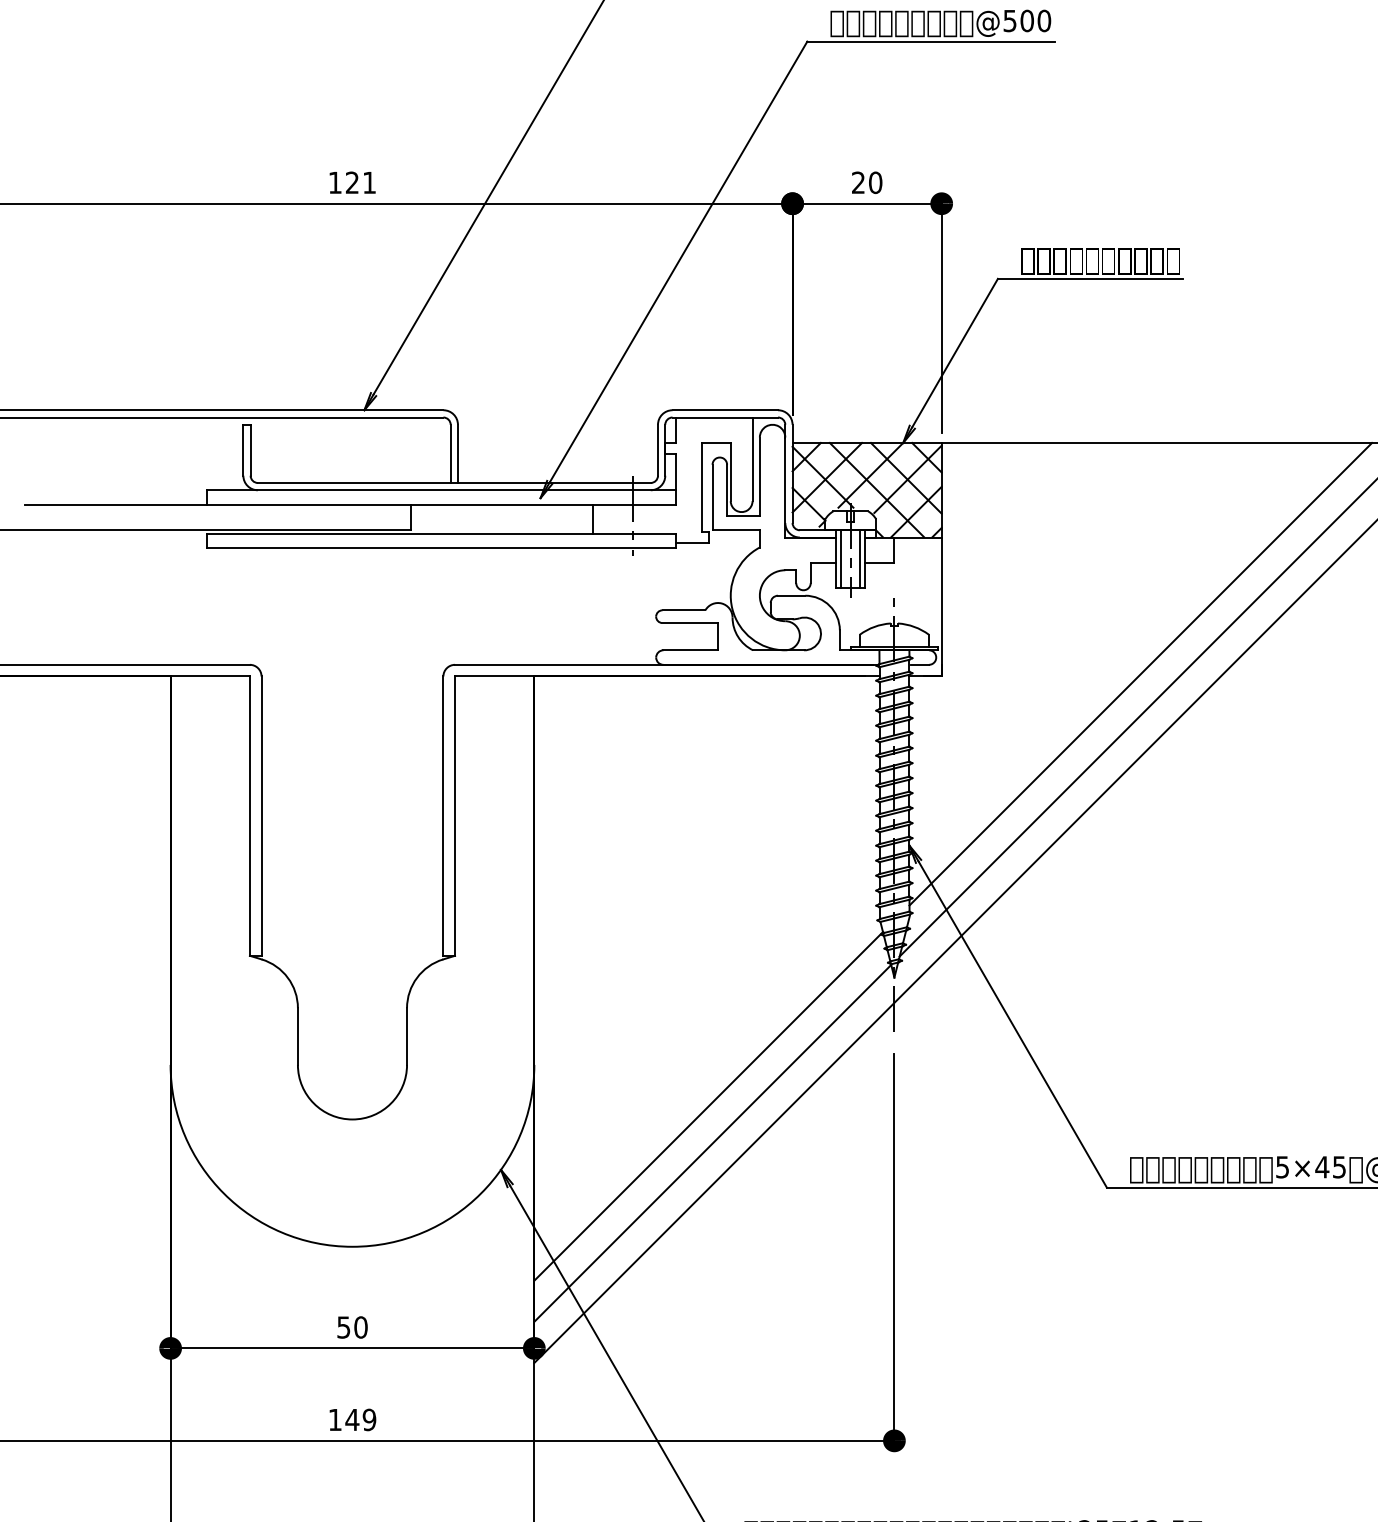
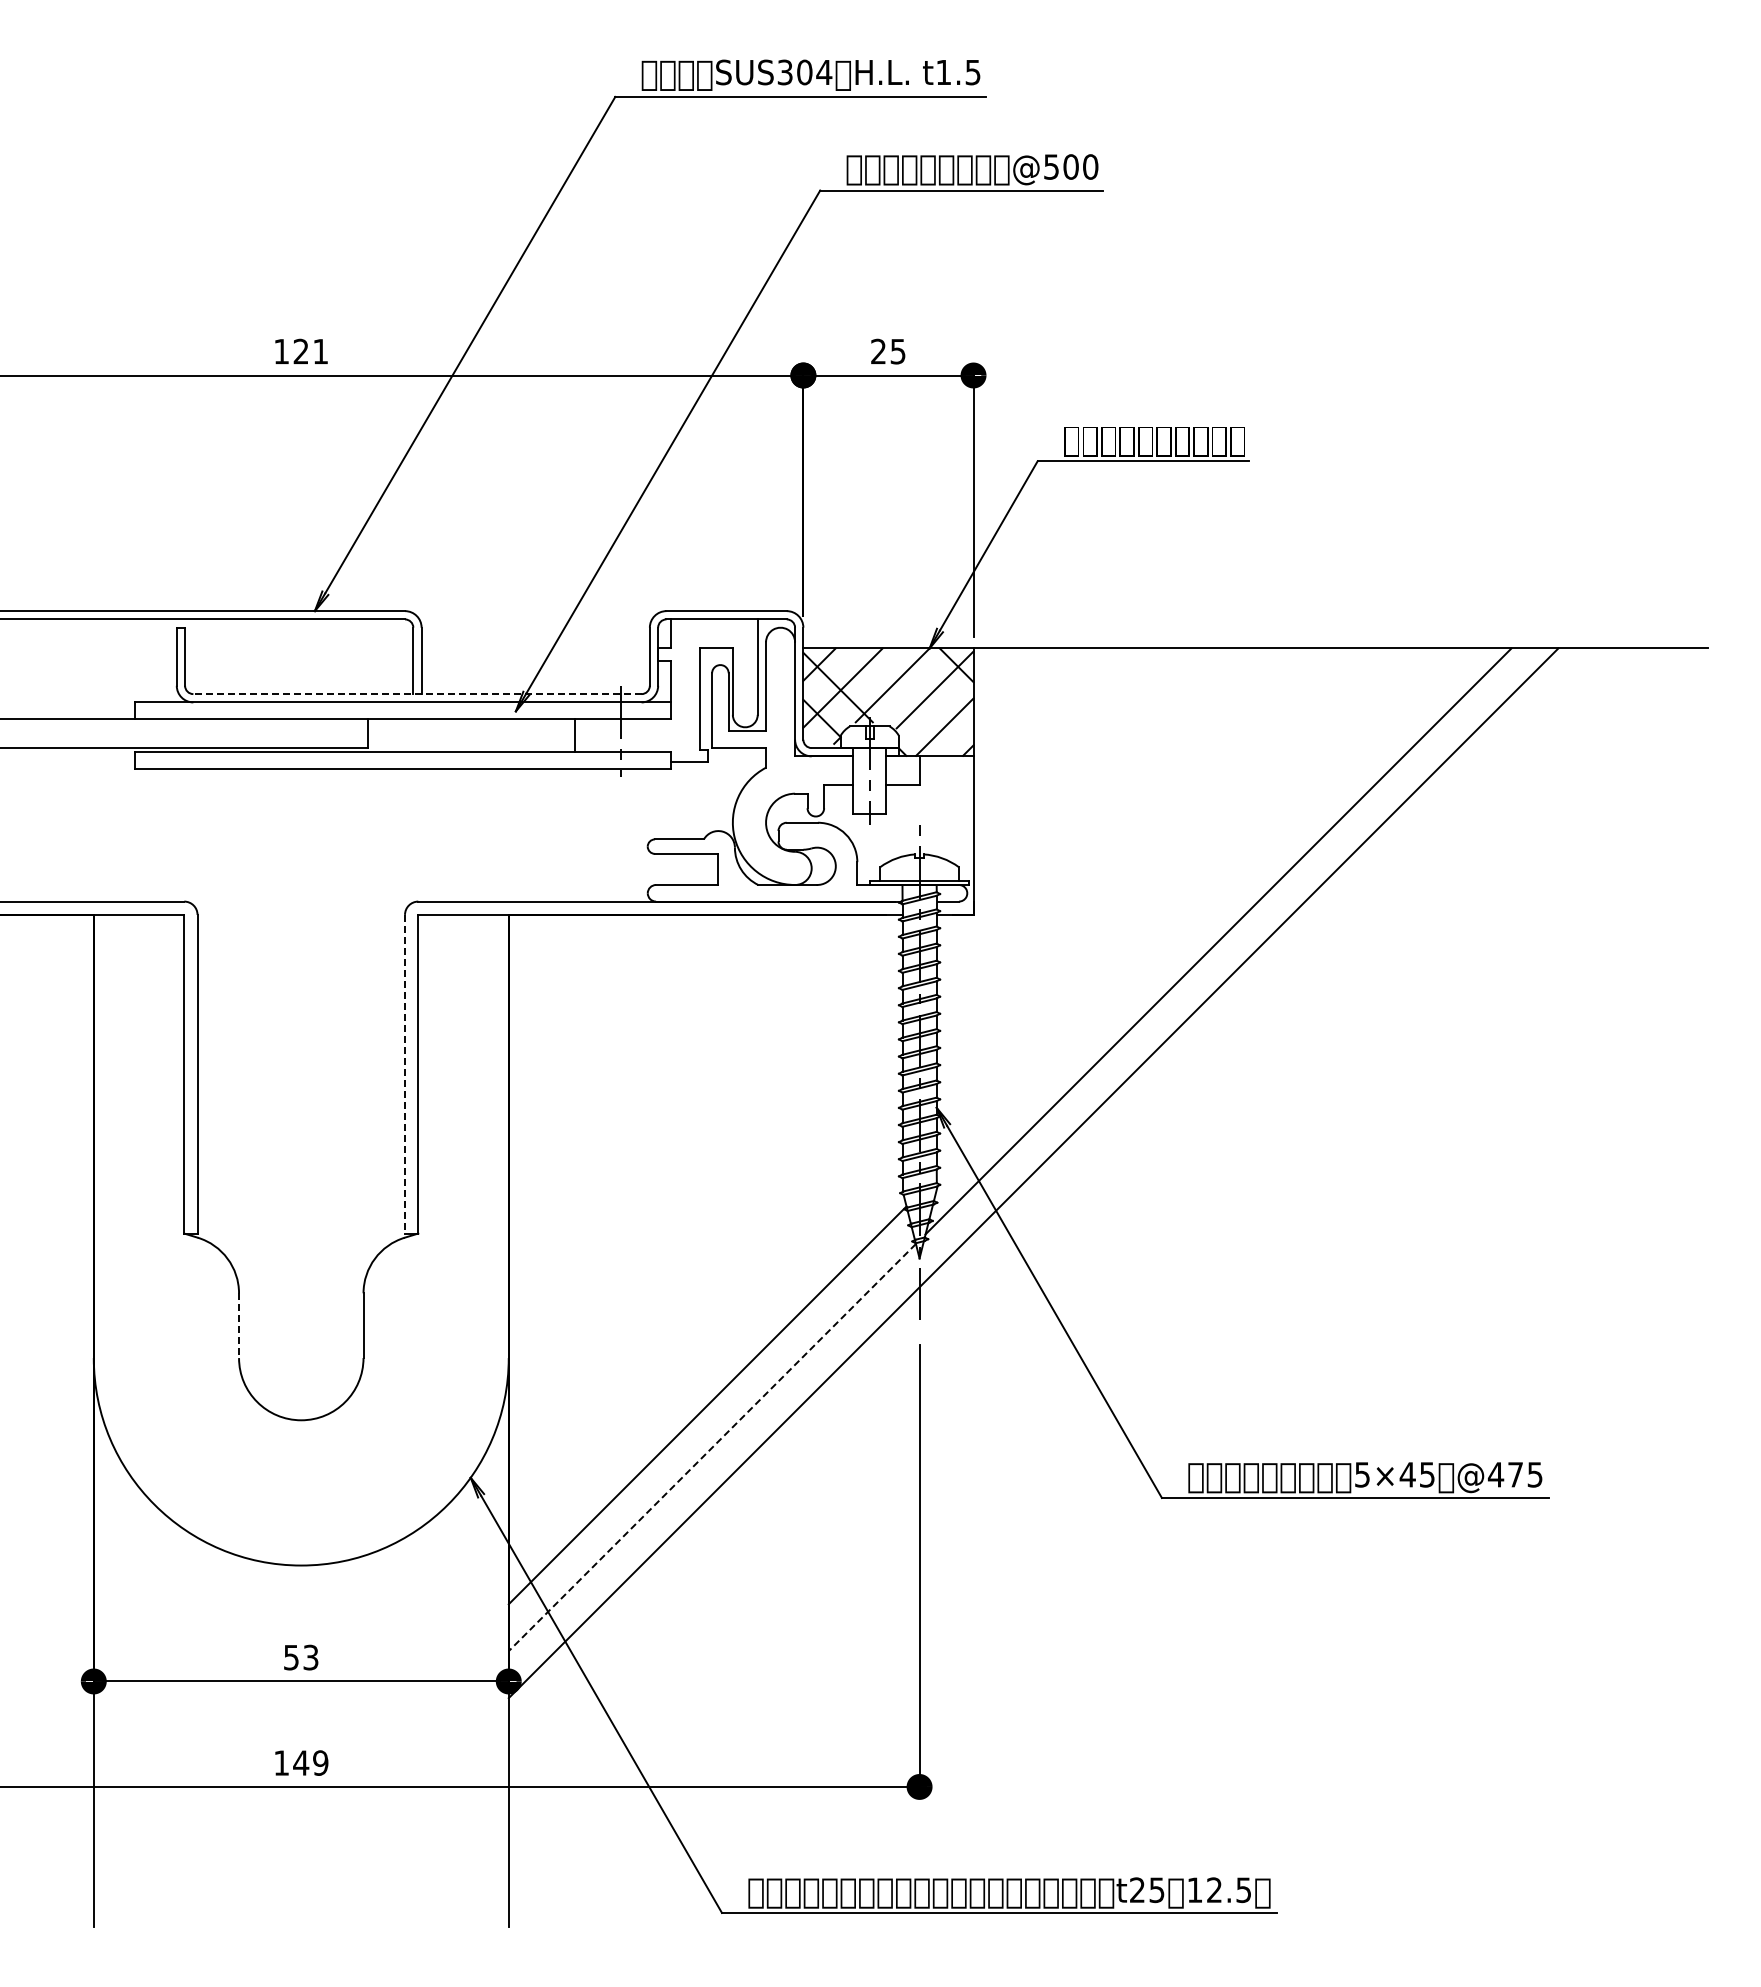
text: (875, 182) -> (897, 351), 20 -> 25
line: (905, 478) -> (932, 688), removed
line: (453, 483) -> (416, 694), solid -> dashed
line: (876, 489) -> (899, 701), removed
line: (841, 559) -> (859, 781), removed
line: (860, 559) -> (880, 781), removed
line: (1140, 674) -> (1200, 912), removed
line: (443, 816) -> (405, 1074), solid -> dashed
line: (298, 1037) -> (239, 1326), solid -> dashed
line: (712, 1143) -> (712, 1447), solid -> dashed
text: (360, 1327) -> (310, 1657), 50 -> 53

